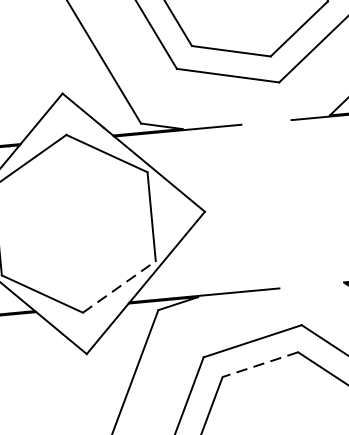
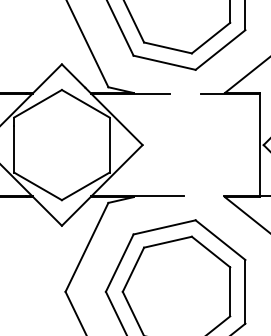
line: (118, 287) -> (85, 186), dashed -> solid
line: (259, 365) -> (167, 242), dashed -> solid

